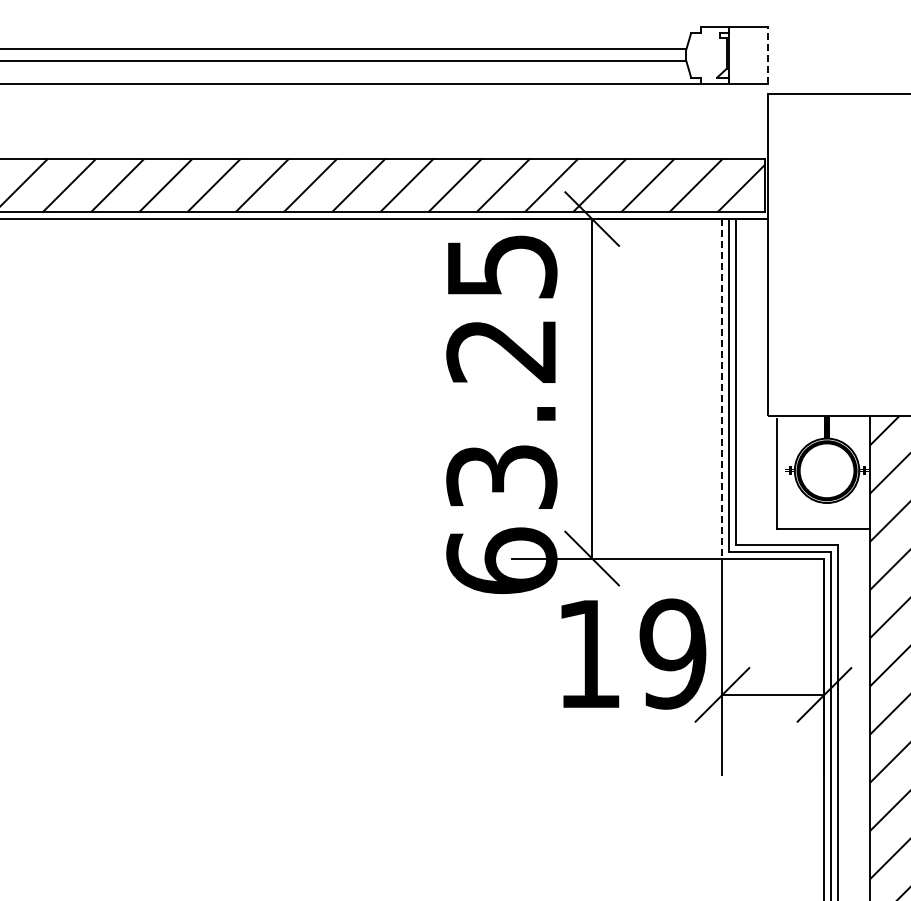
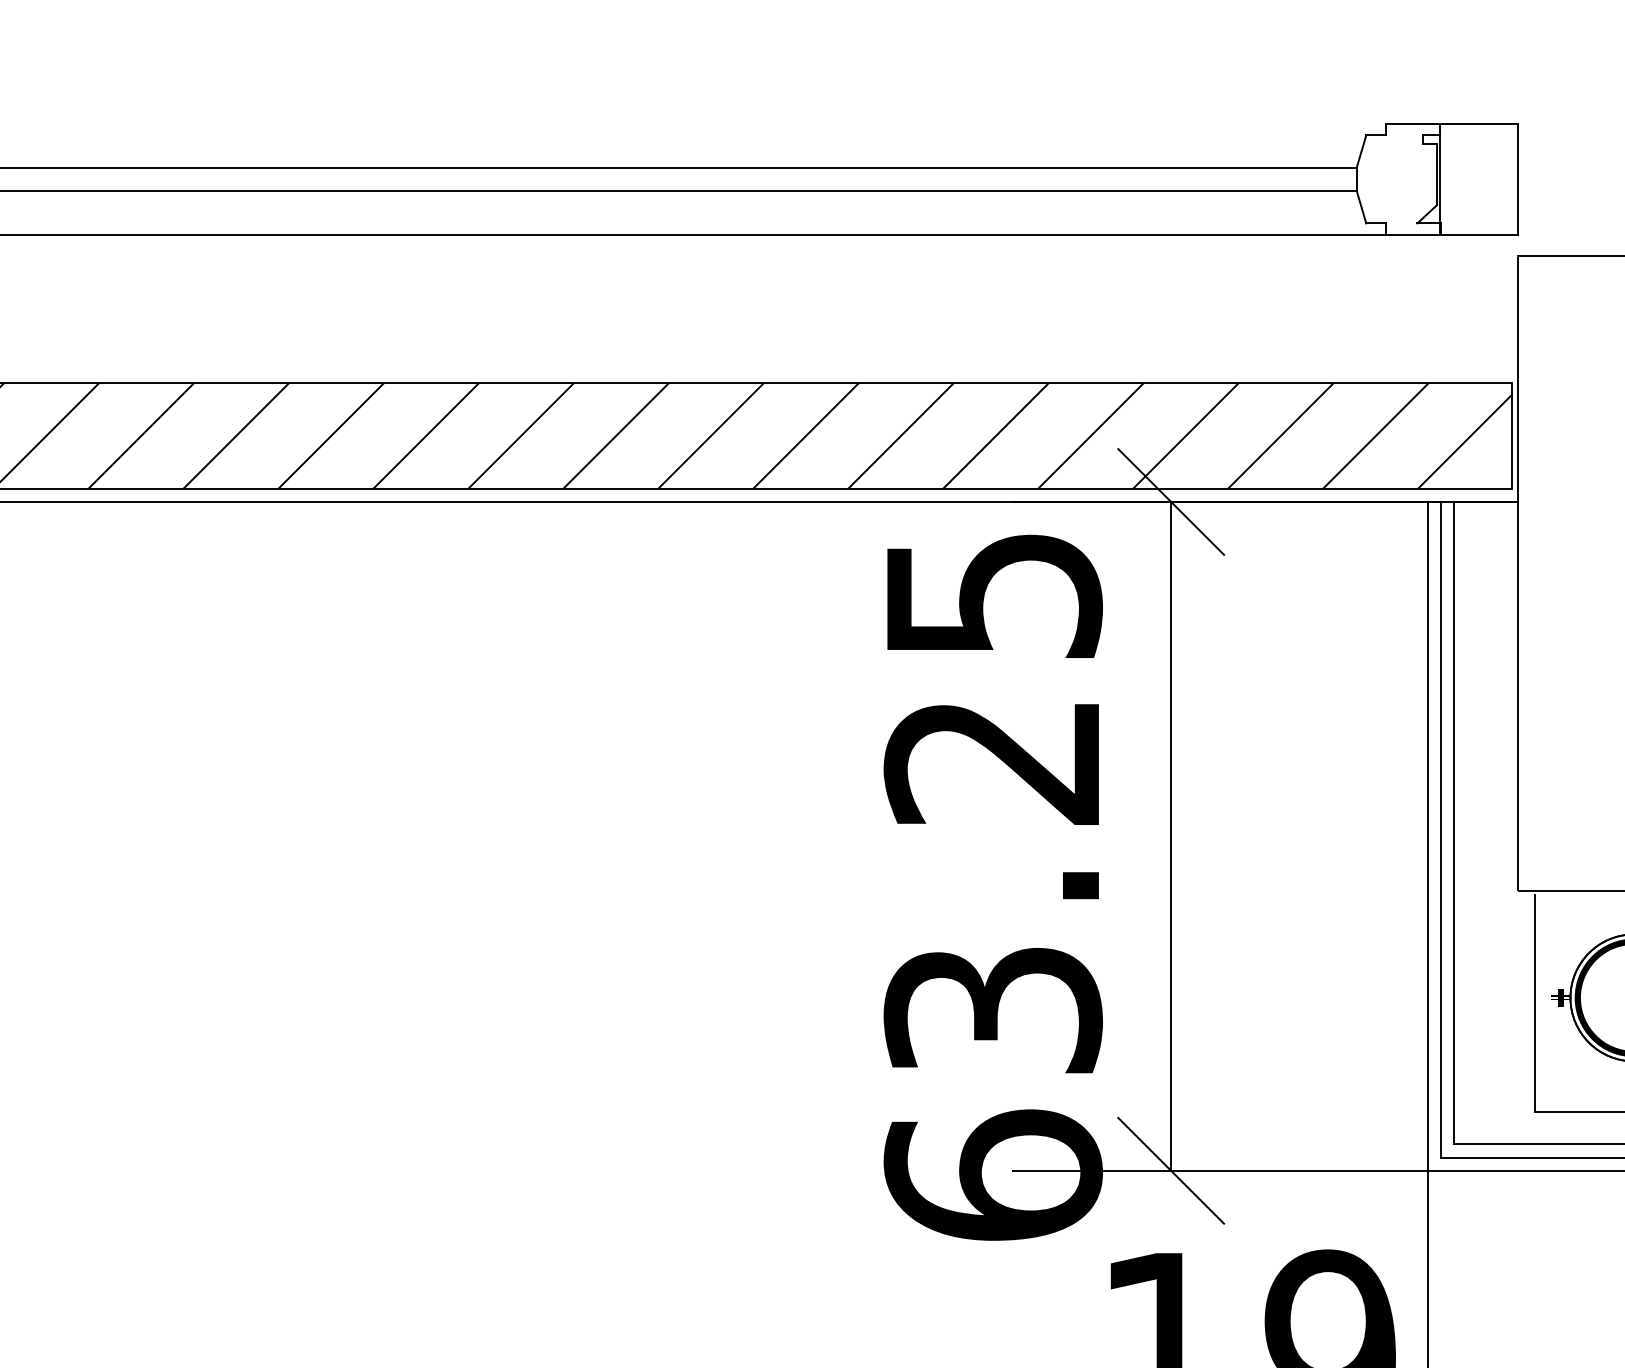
line: (768, 54) -> (1518, 177), dashed -> solid
line: (722, 388) -> (1427, 835), dashed -> solid

